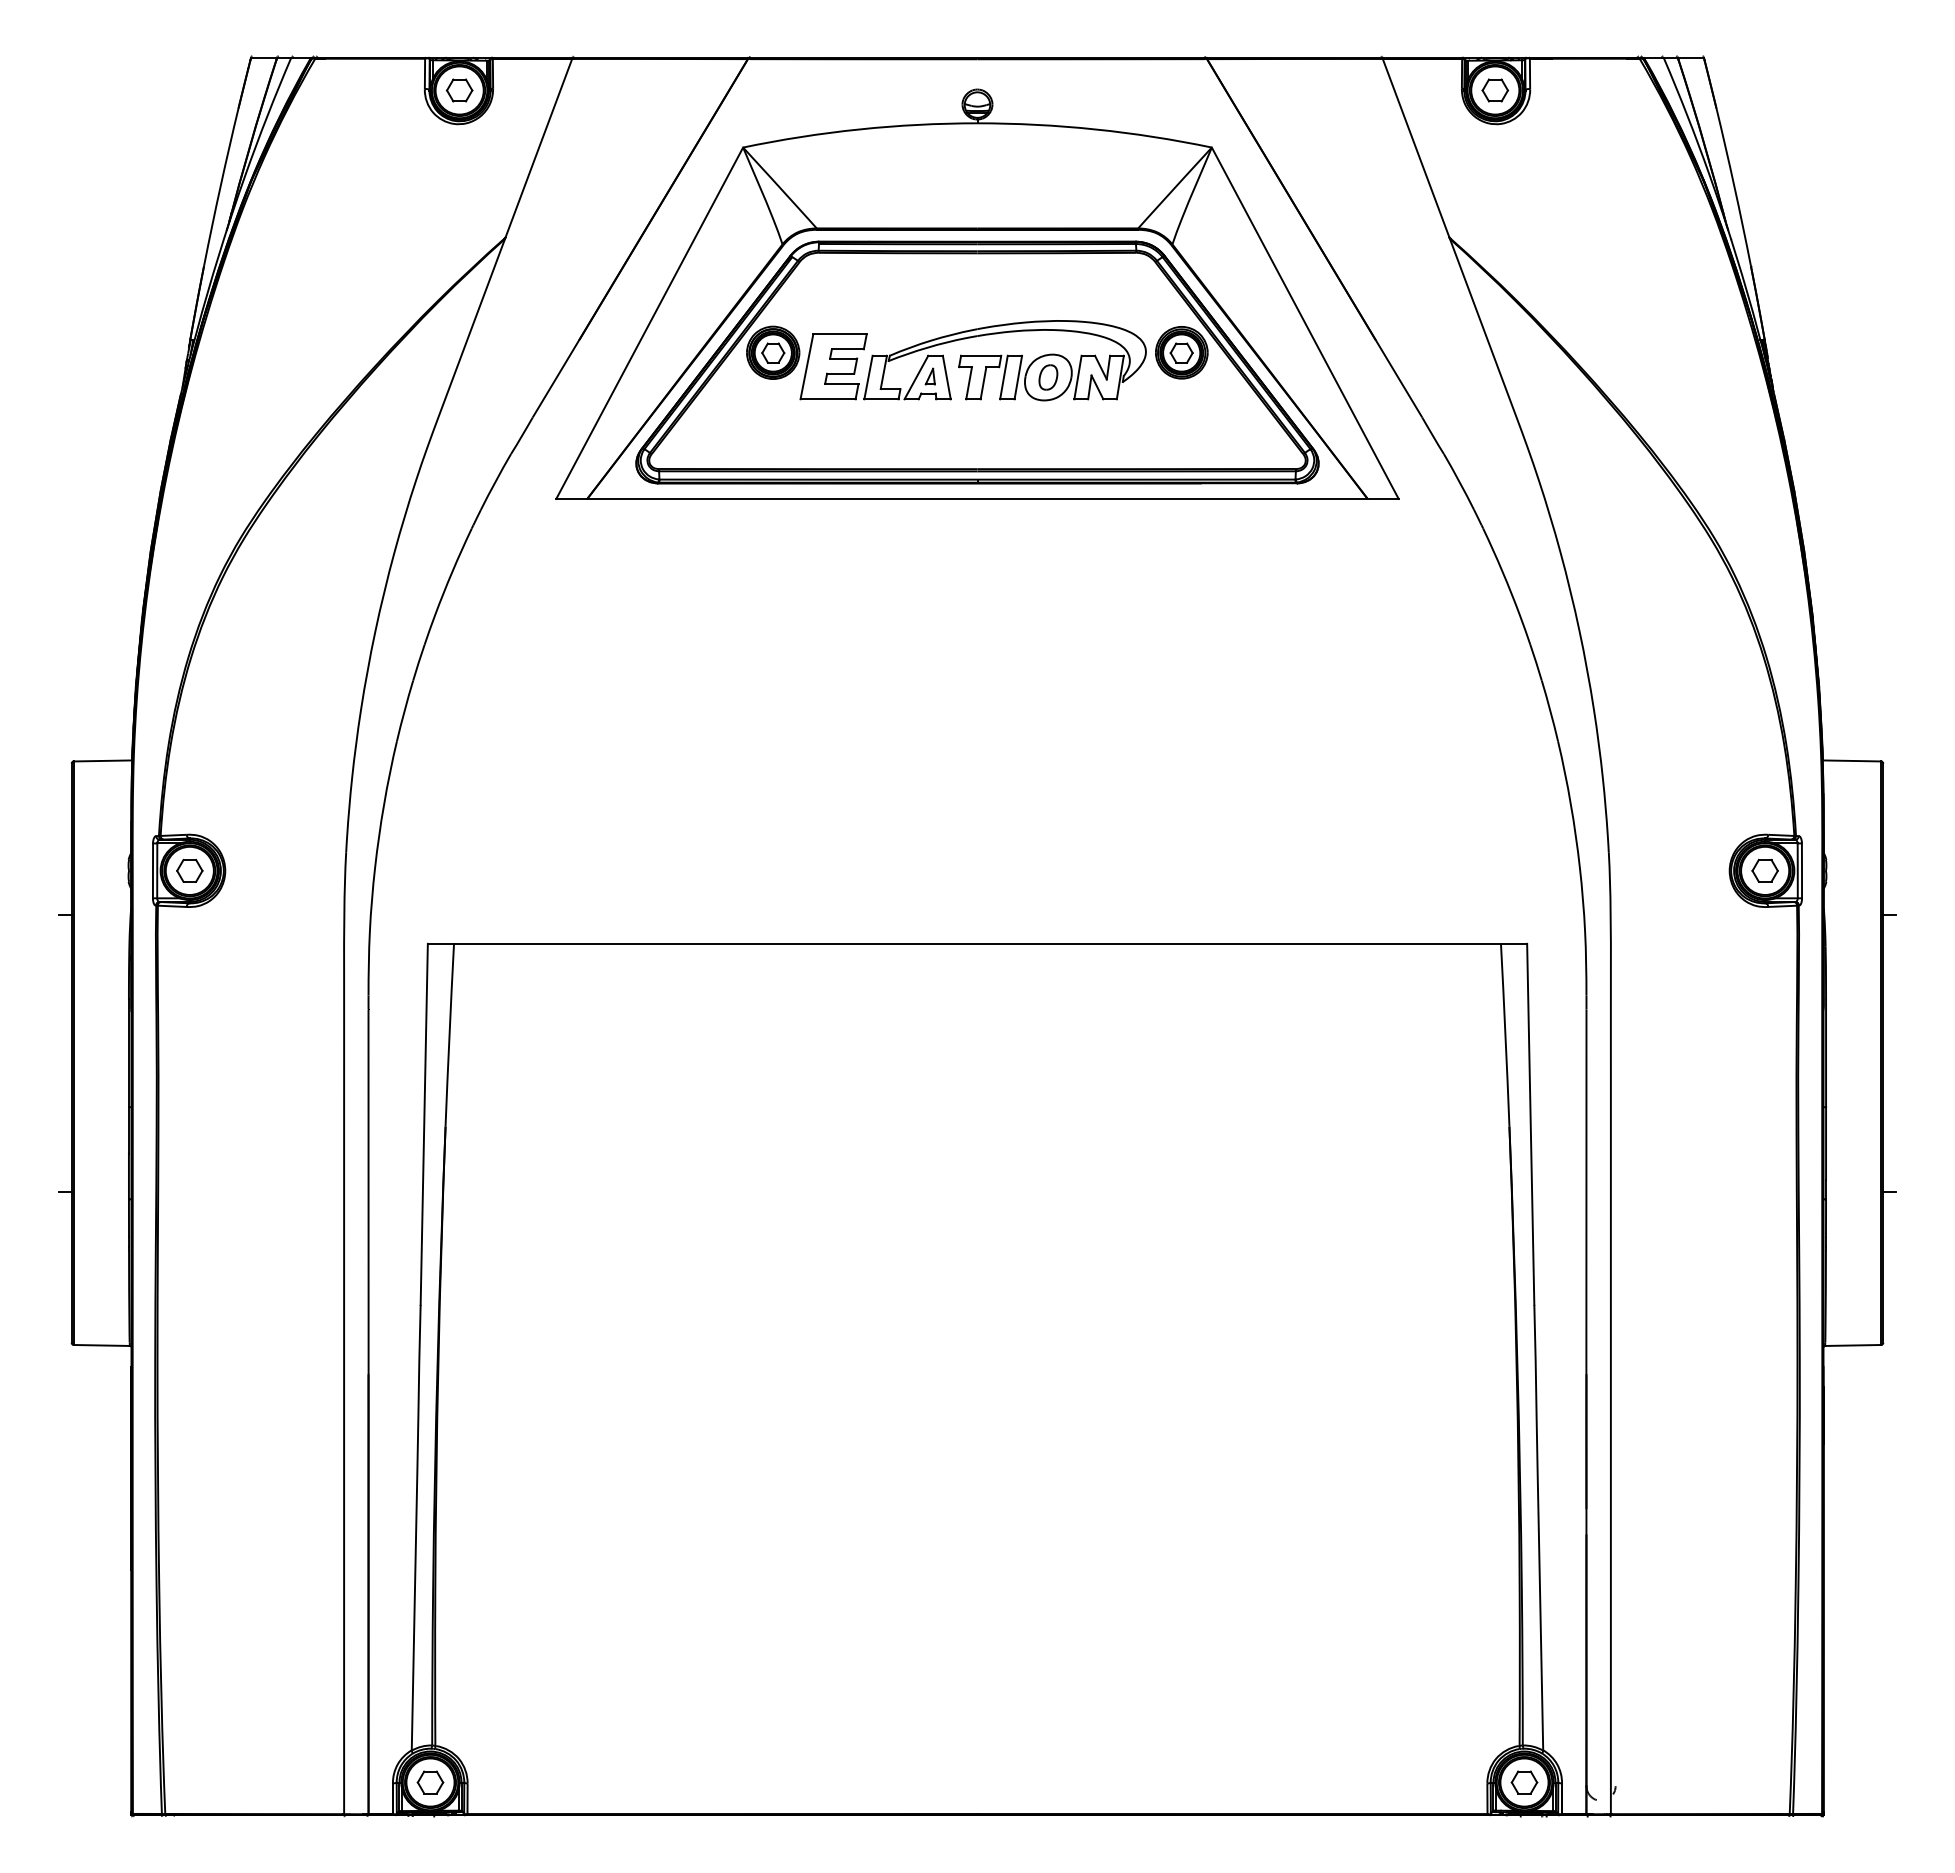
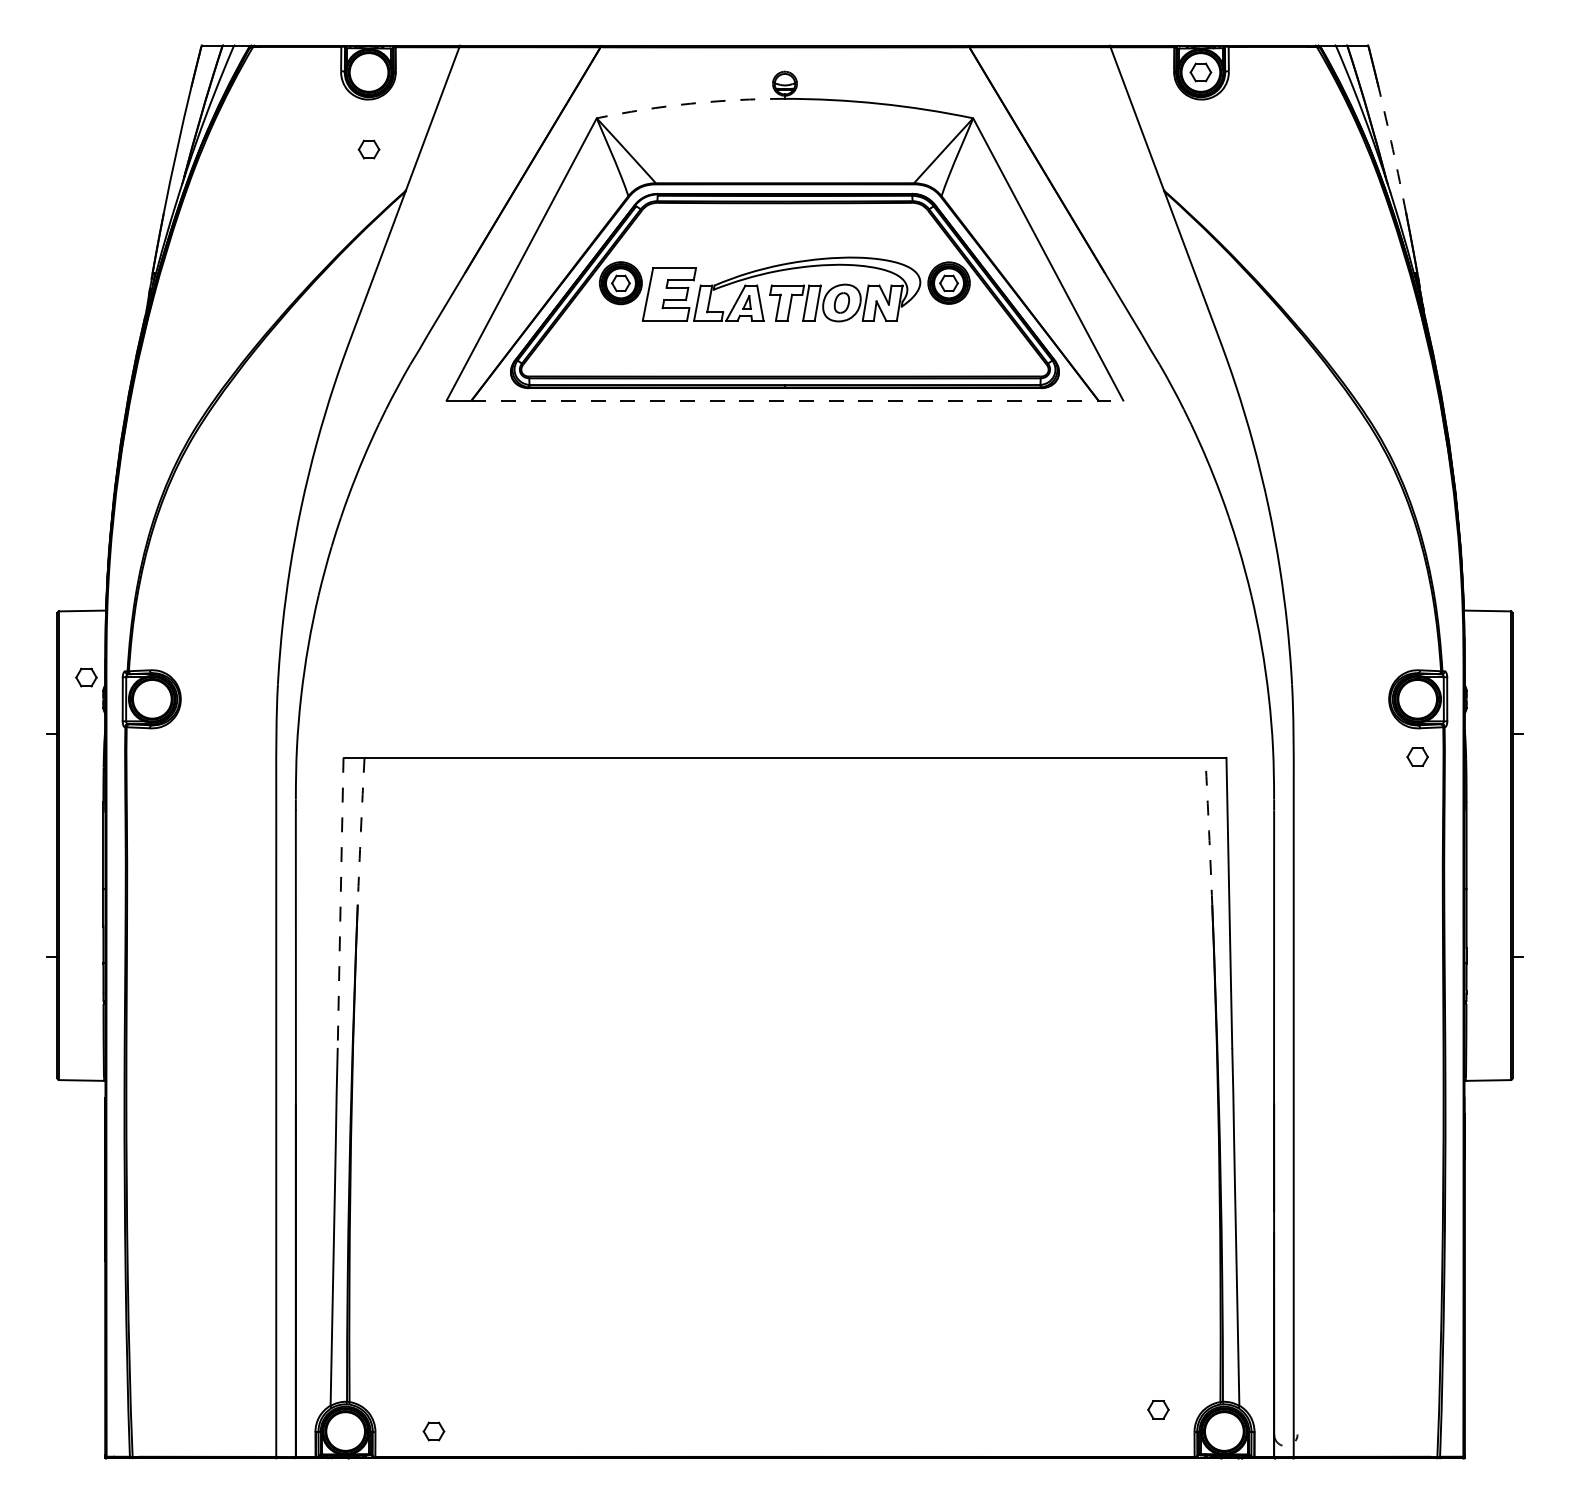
part: (459, 90) -> (368, 149), moved
arc: (859, 129) -> (690, 103), solid -> dashed
arc: (1734, 186) -> (1393, 149), solid -> dashed
line: (992, 498) -> (797, 400), solid -> dashed
part: (189, 870) -> (86, 677), moved
part: (1764, 870) -> (1417, 756), moved
arc: (449, 1035) -> (360, 831), solid -> dashed
arc: (1505, 1035) -> (1209, 831), solid -> dashed
line: (424, 1124) -> (340, 903), solid -> dashed
part: (430, 1782) -> (434, 1431), moved
part: (1524, 1782) -> (1158, 1409), moved

